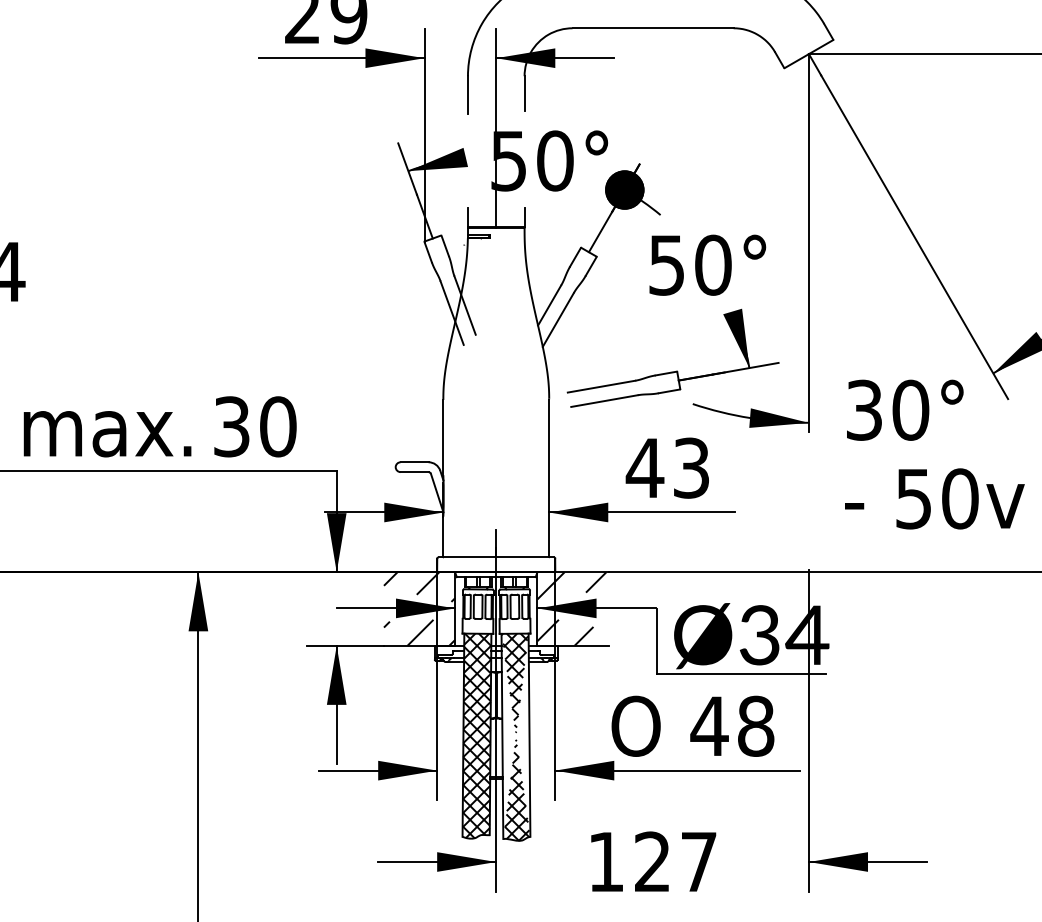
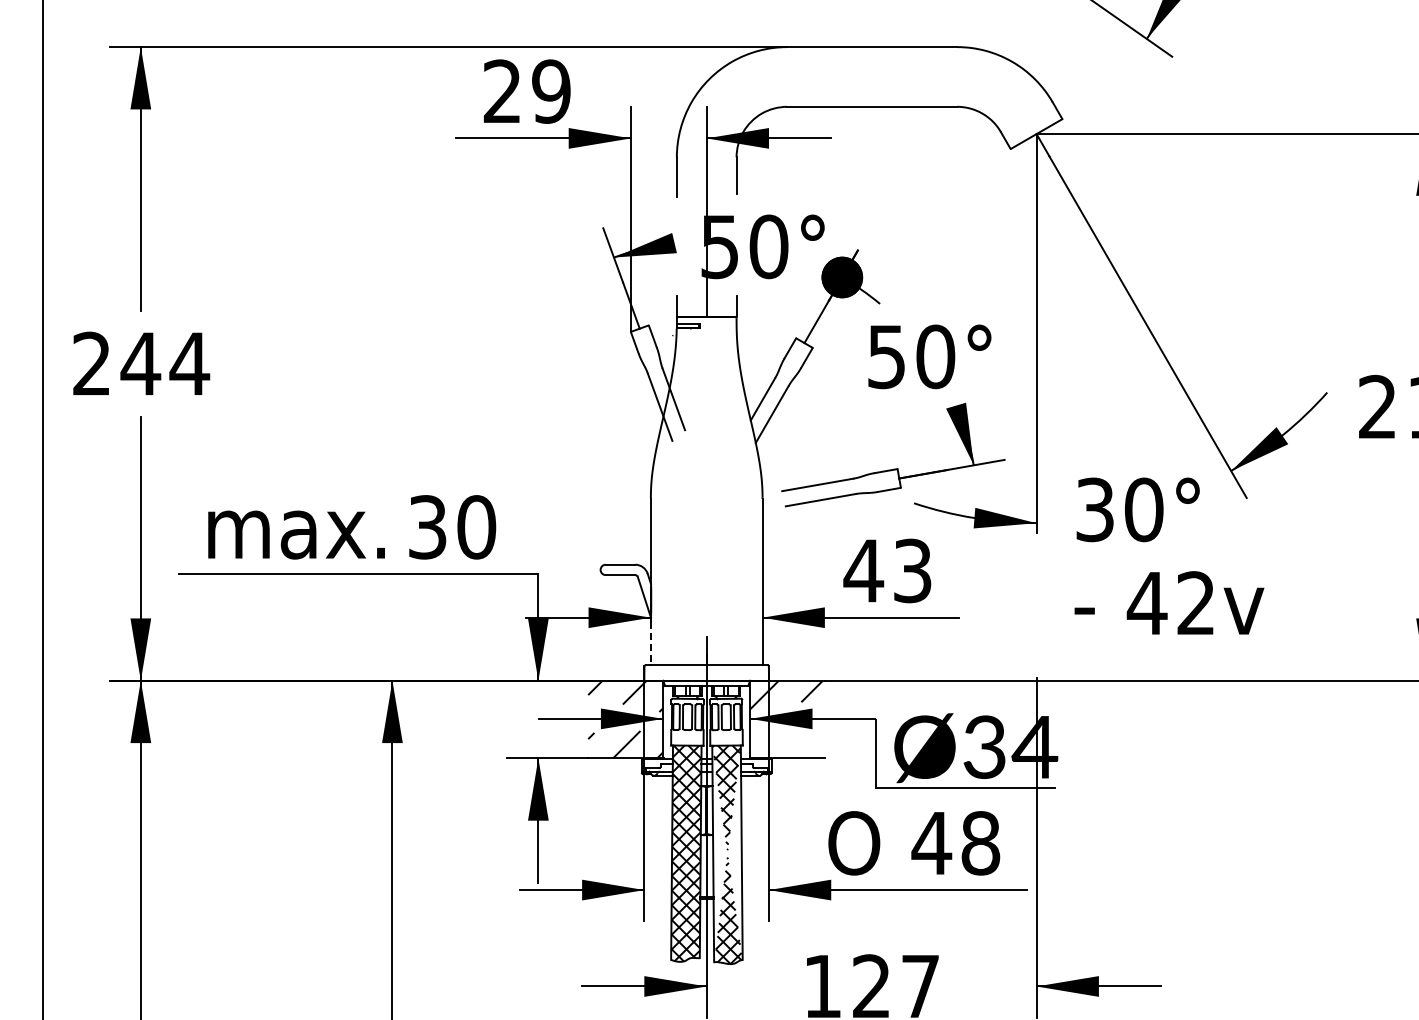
text: (935, 499) -> (1170, 603), 50 -> 42
line: (442, 536) -> (650, 643), solid -> dashed
hatch: (565, 632) -> (779, 744), removed

